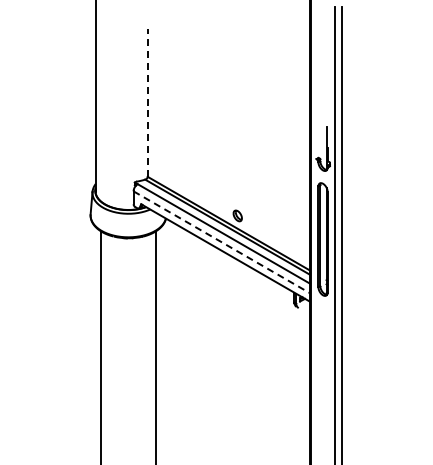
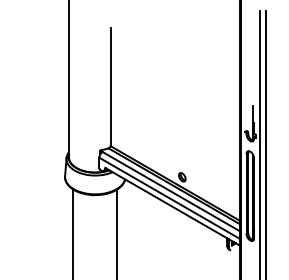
line: (147, 102) -> (110, 86), dashed -> solid
line: (221, 242) -> (169, 198), dashed -> solid

